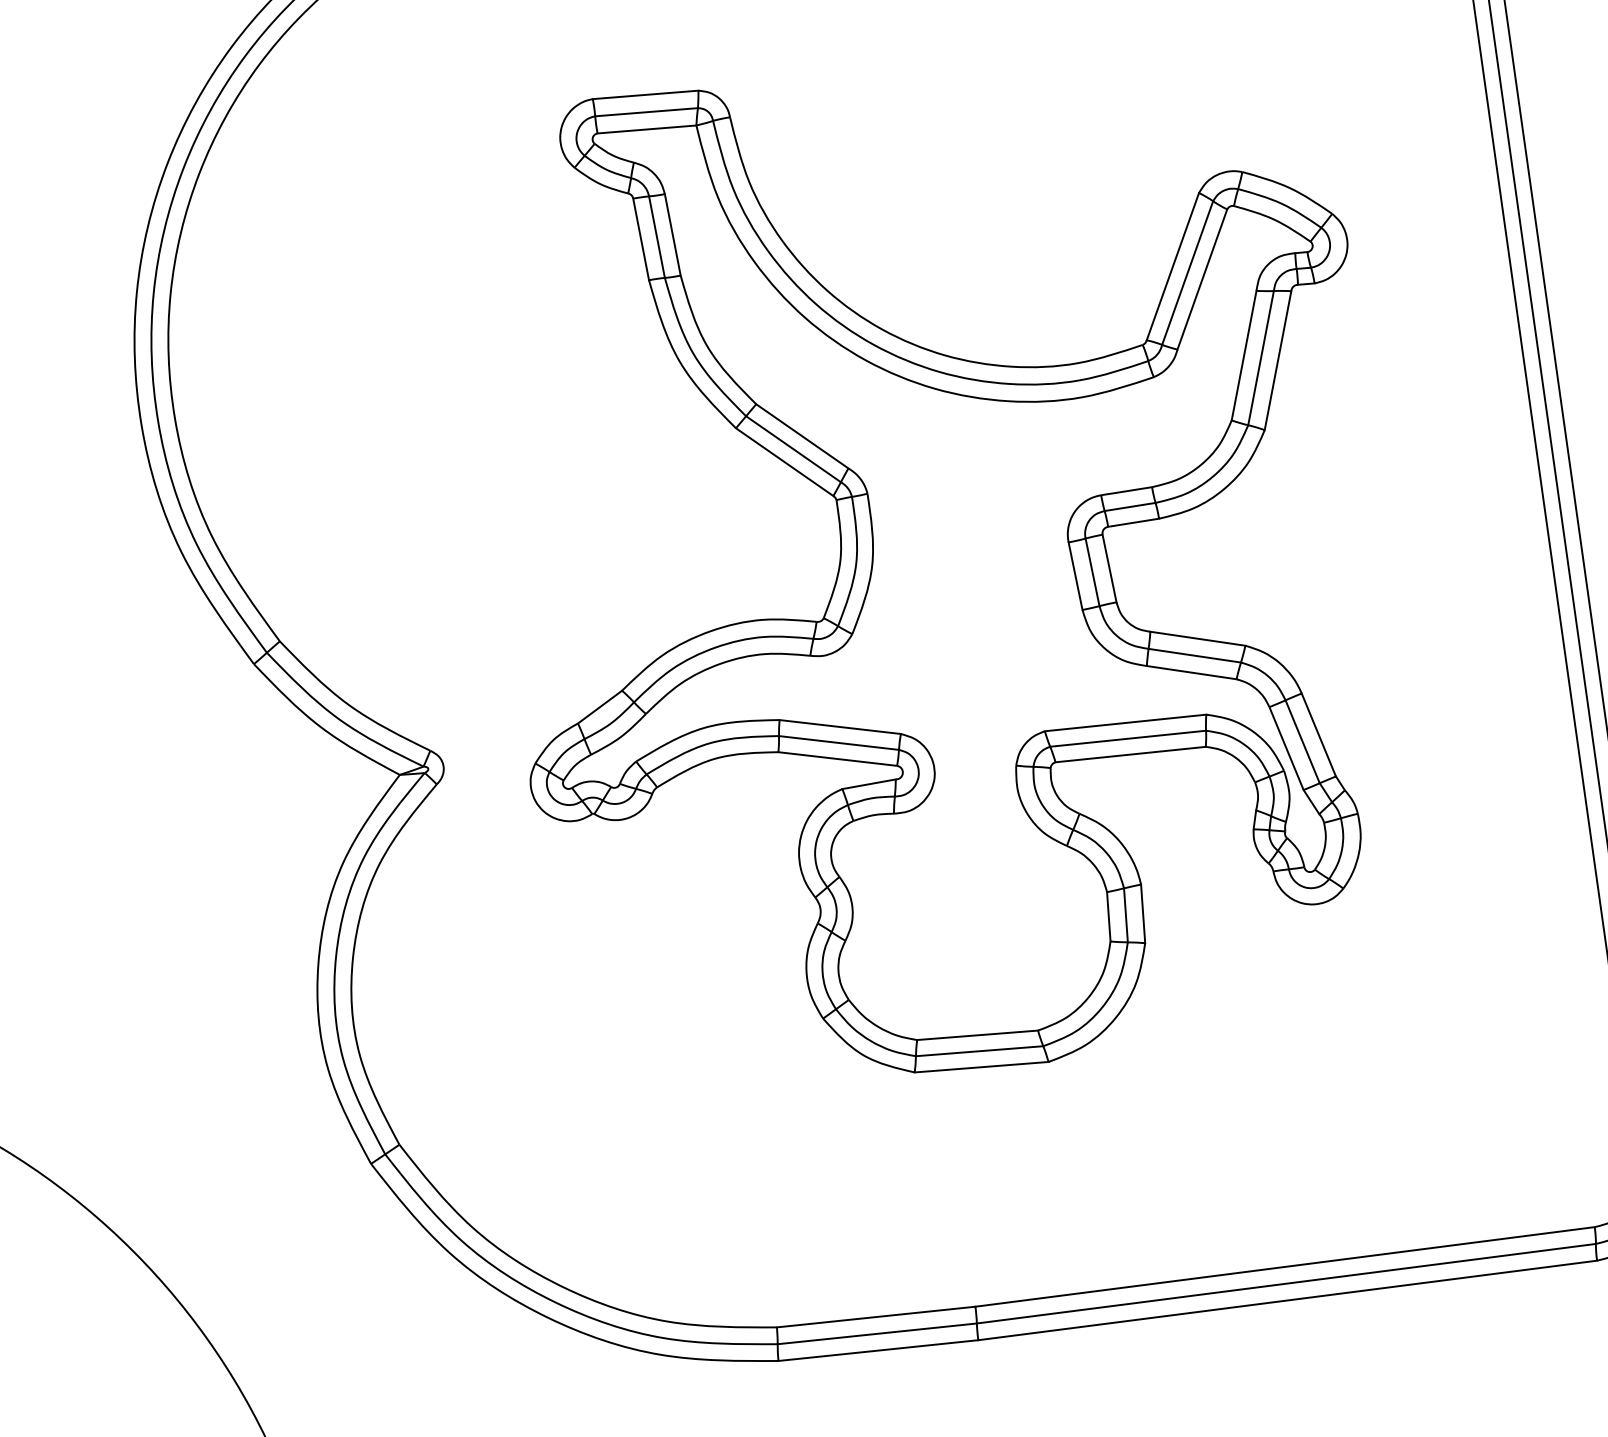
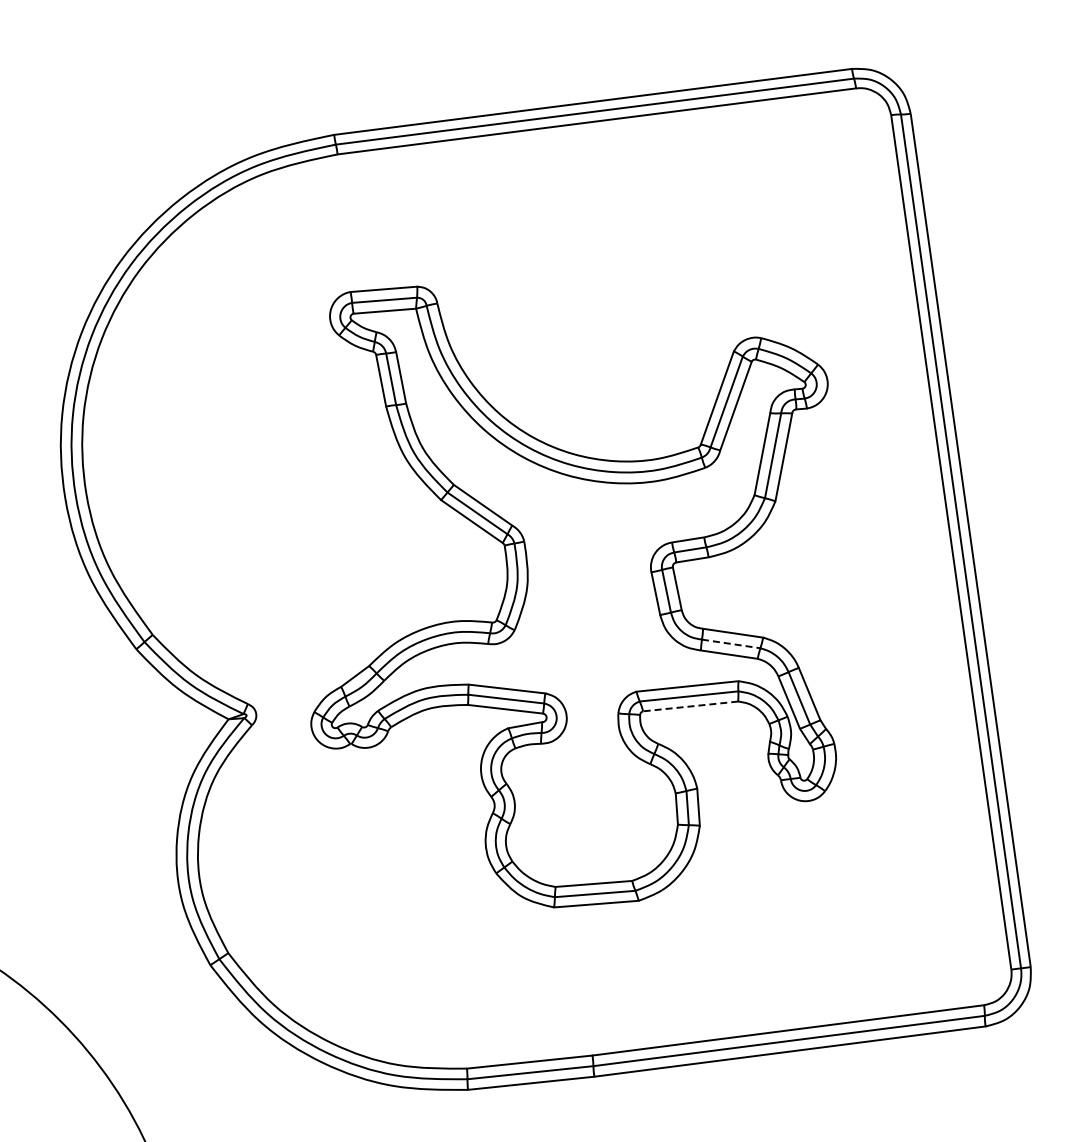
line: (1195, 655) -> (731, 643), solid -> dashed
line: (1130, 754) -> (690, 706), solid -> dashed

